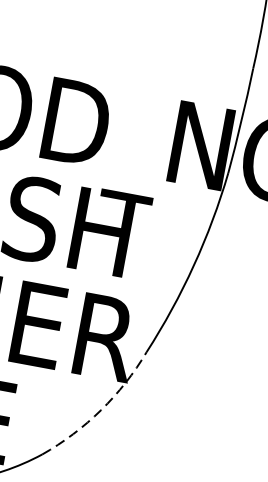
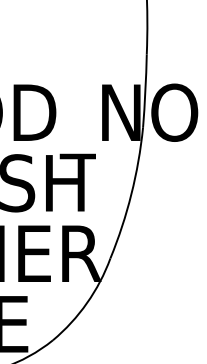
arc: (101, 410) -> (87, 303), dashed -> solid

